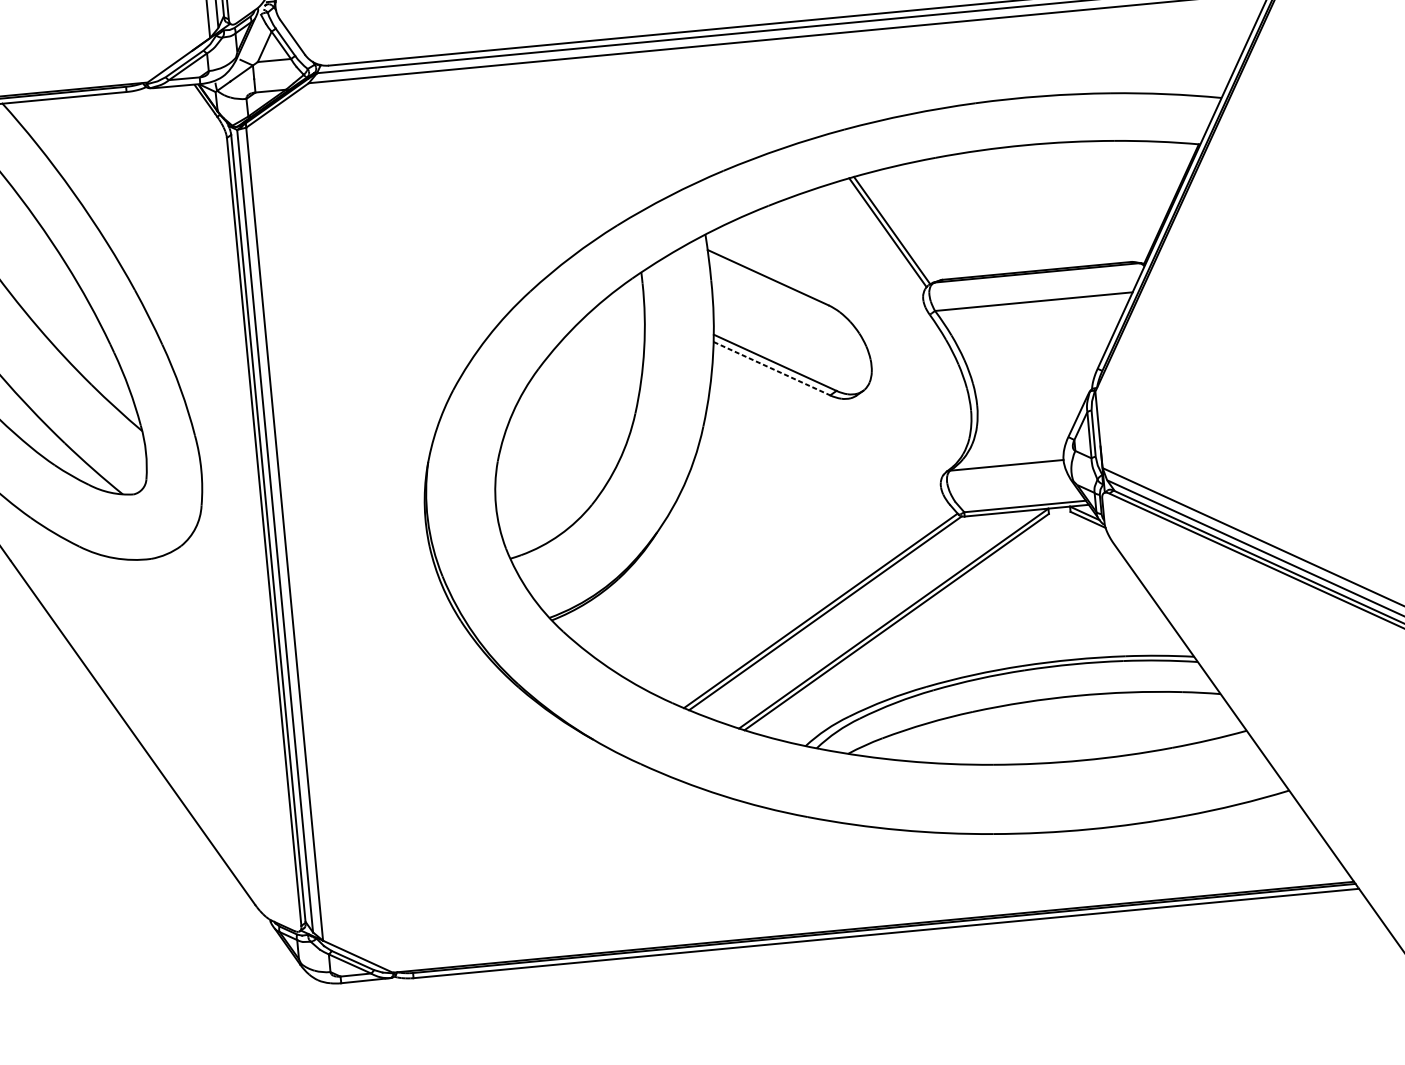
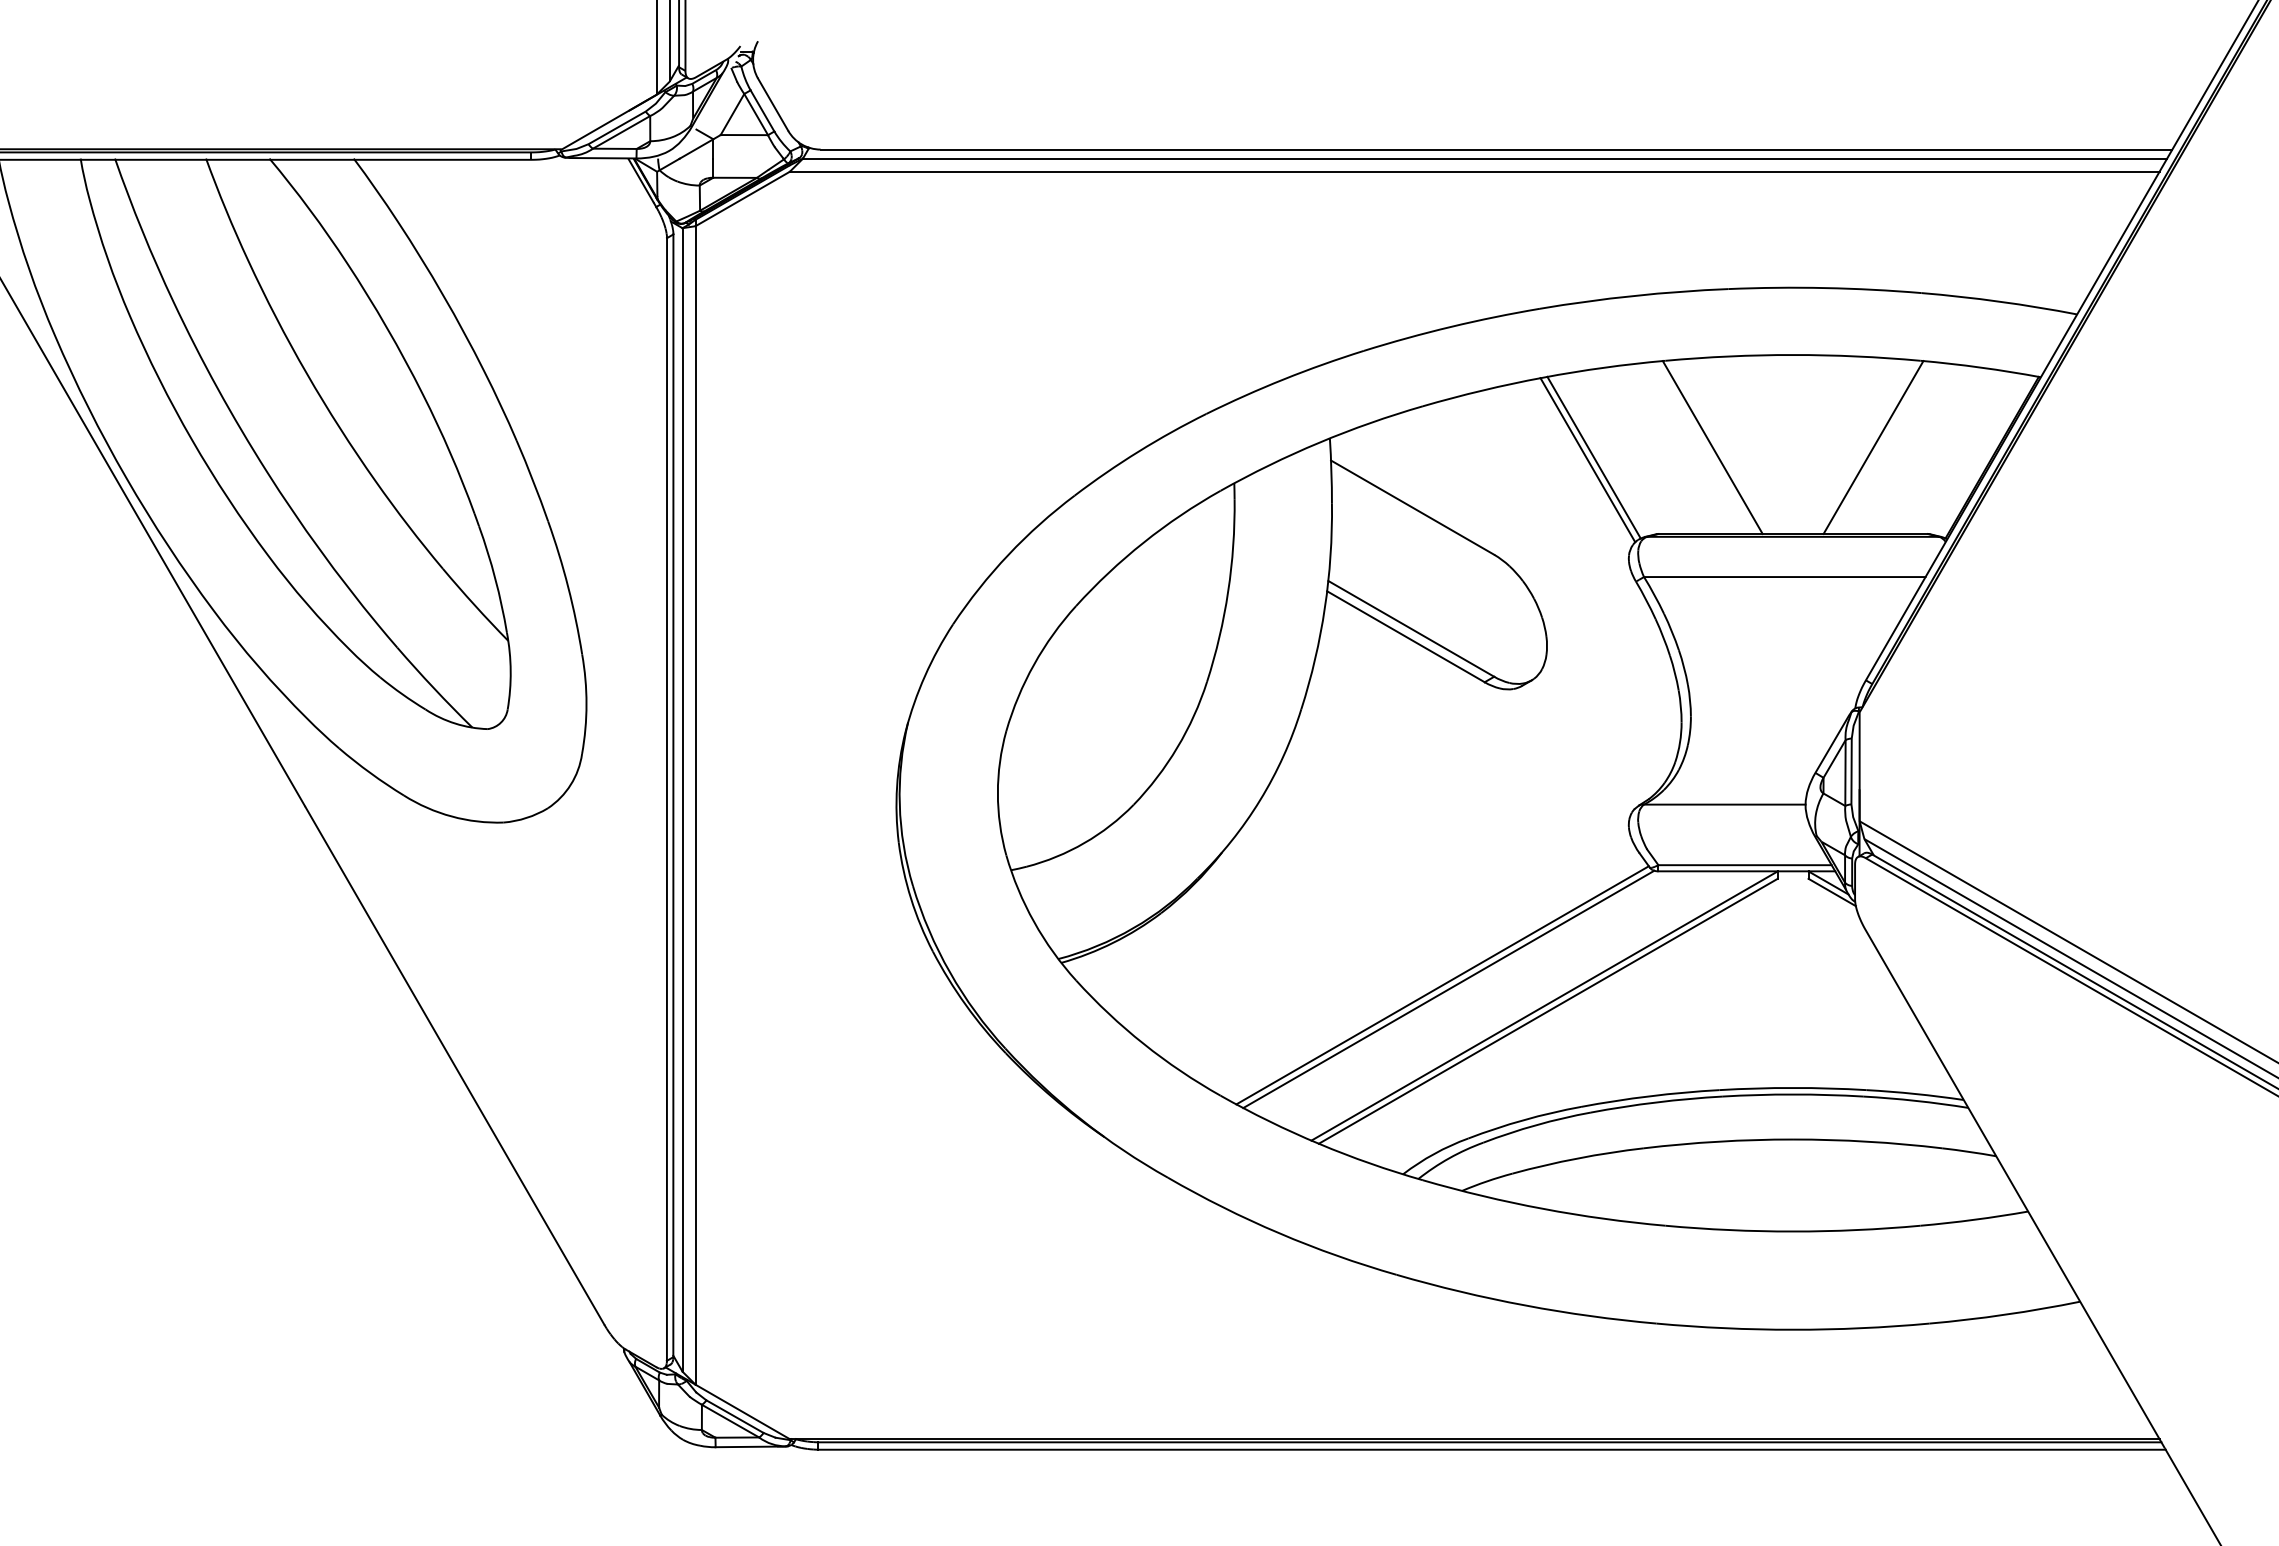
line: (1087, 204) -> (1873, 447), added
line: (974, 215) -> (1712, 447), added
line: (771, 368) -> (1405, 636), dashed -> solid

